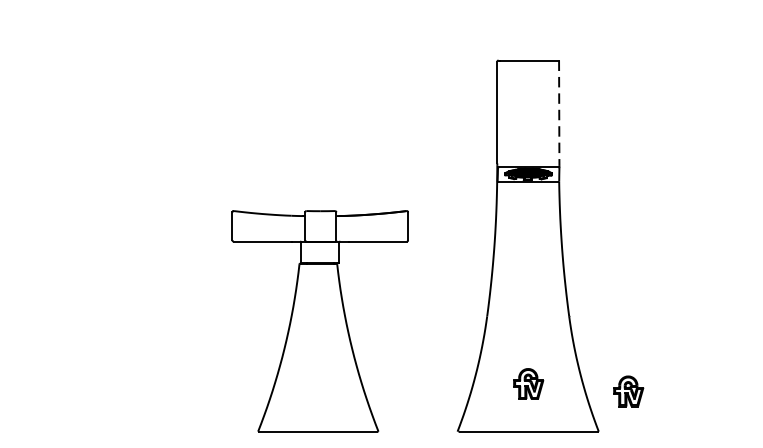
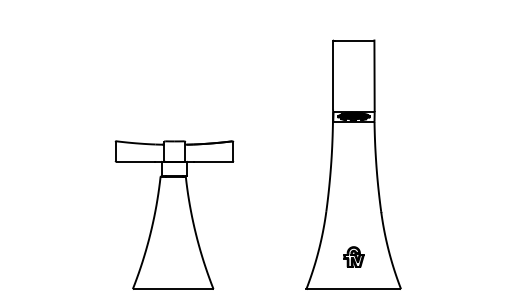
line: (559, 114) -> (374, 76), dashed -> solid
part: (320, 320) -> (174, 214), moved
part: (627, 390) -> (420, 261), removed

